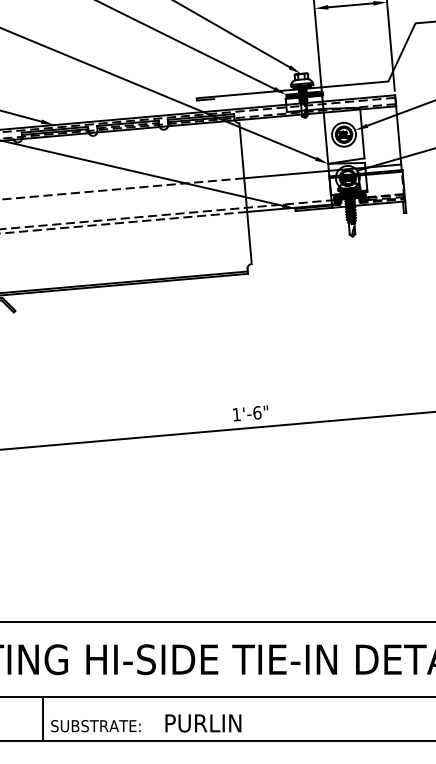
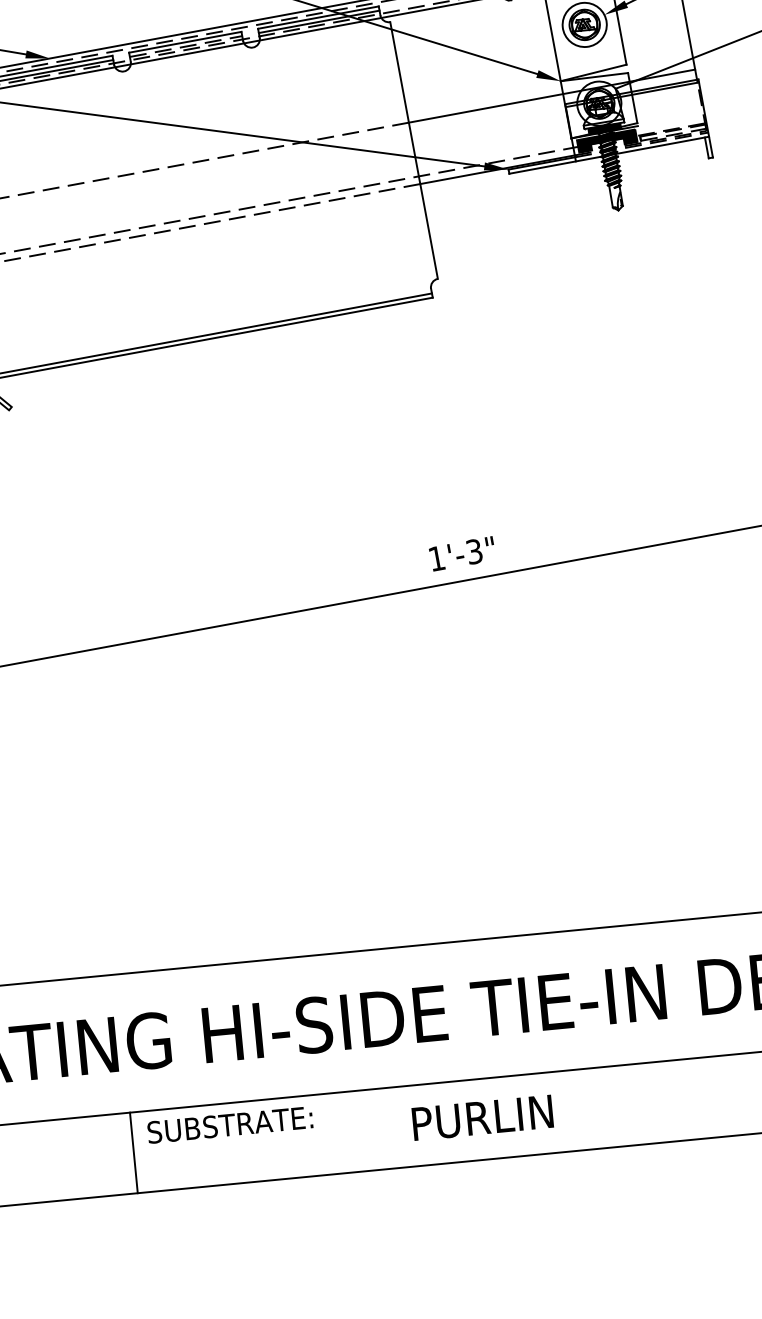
text: (257, 412) -> (474, 550), 1'-6" -> 1'-3"
text: (203, 723) -> (482, 1118), moved
text: (95, 726) -> (229, 1125), moved

